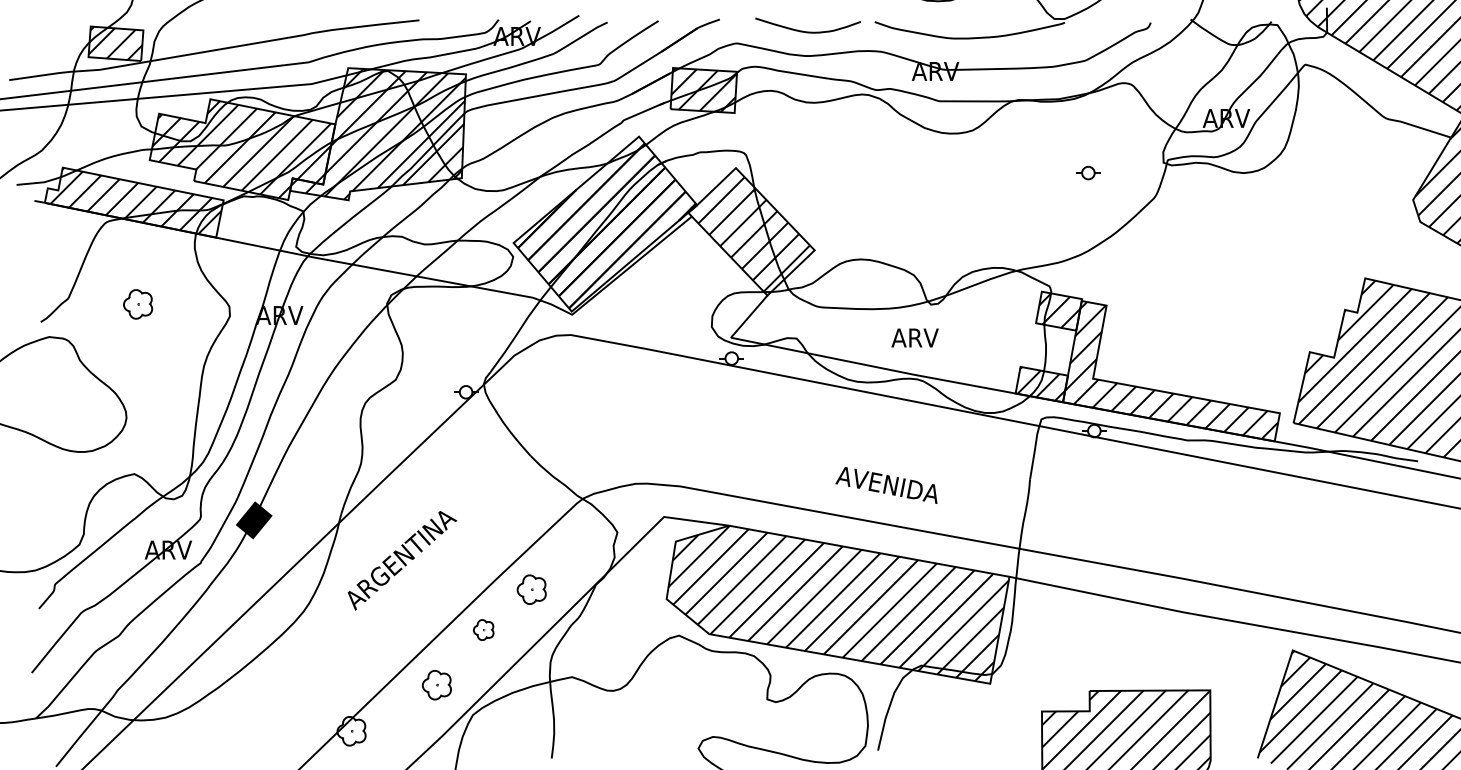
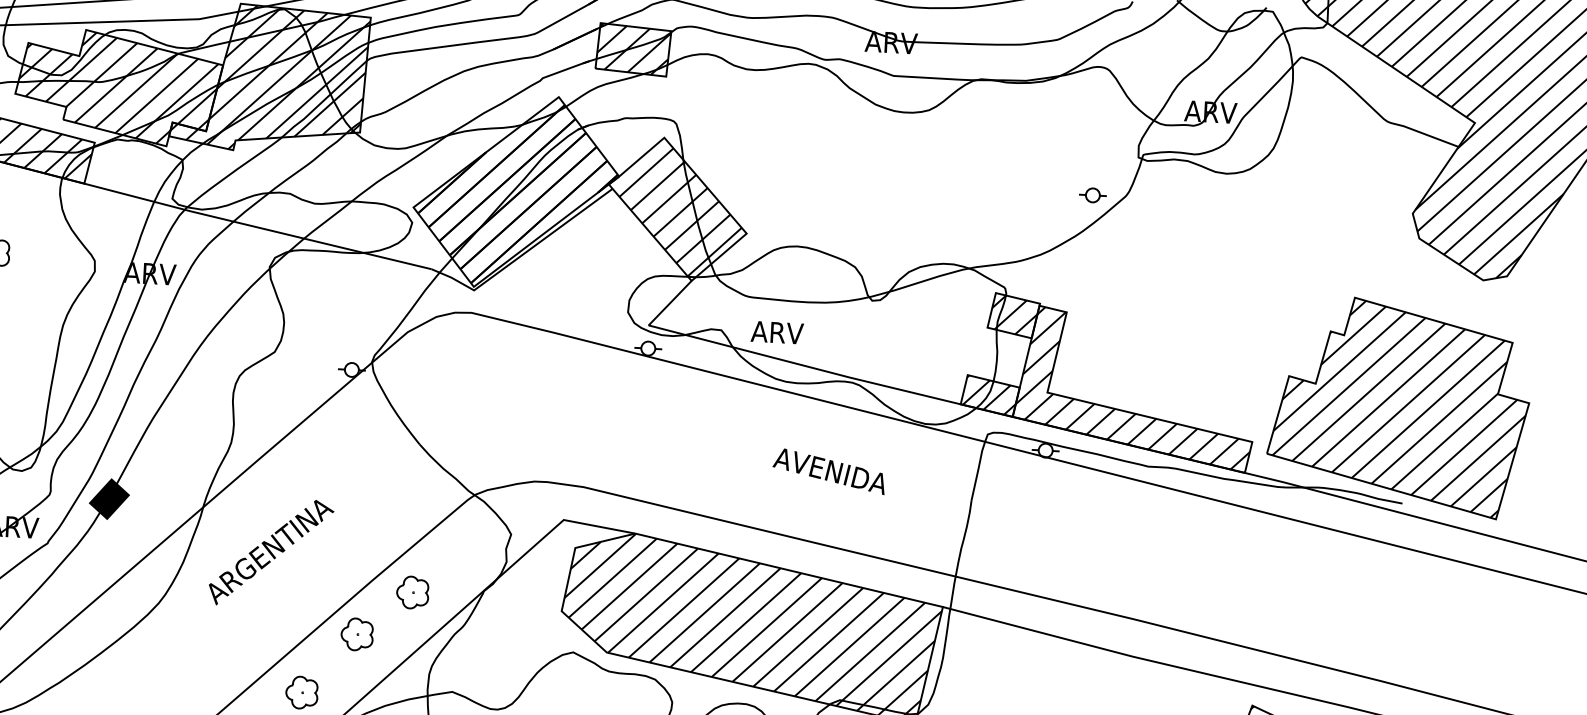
part: (1088, 172) -> (1093, 194), moved
text: (914, 337) -> (776, 332), moved
text: (886, 485) -> (829, 471), moved
part: (483, 629) -> (356, 633), size x1.43

